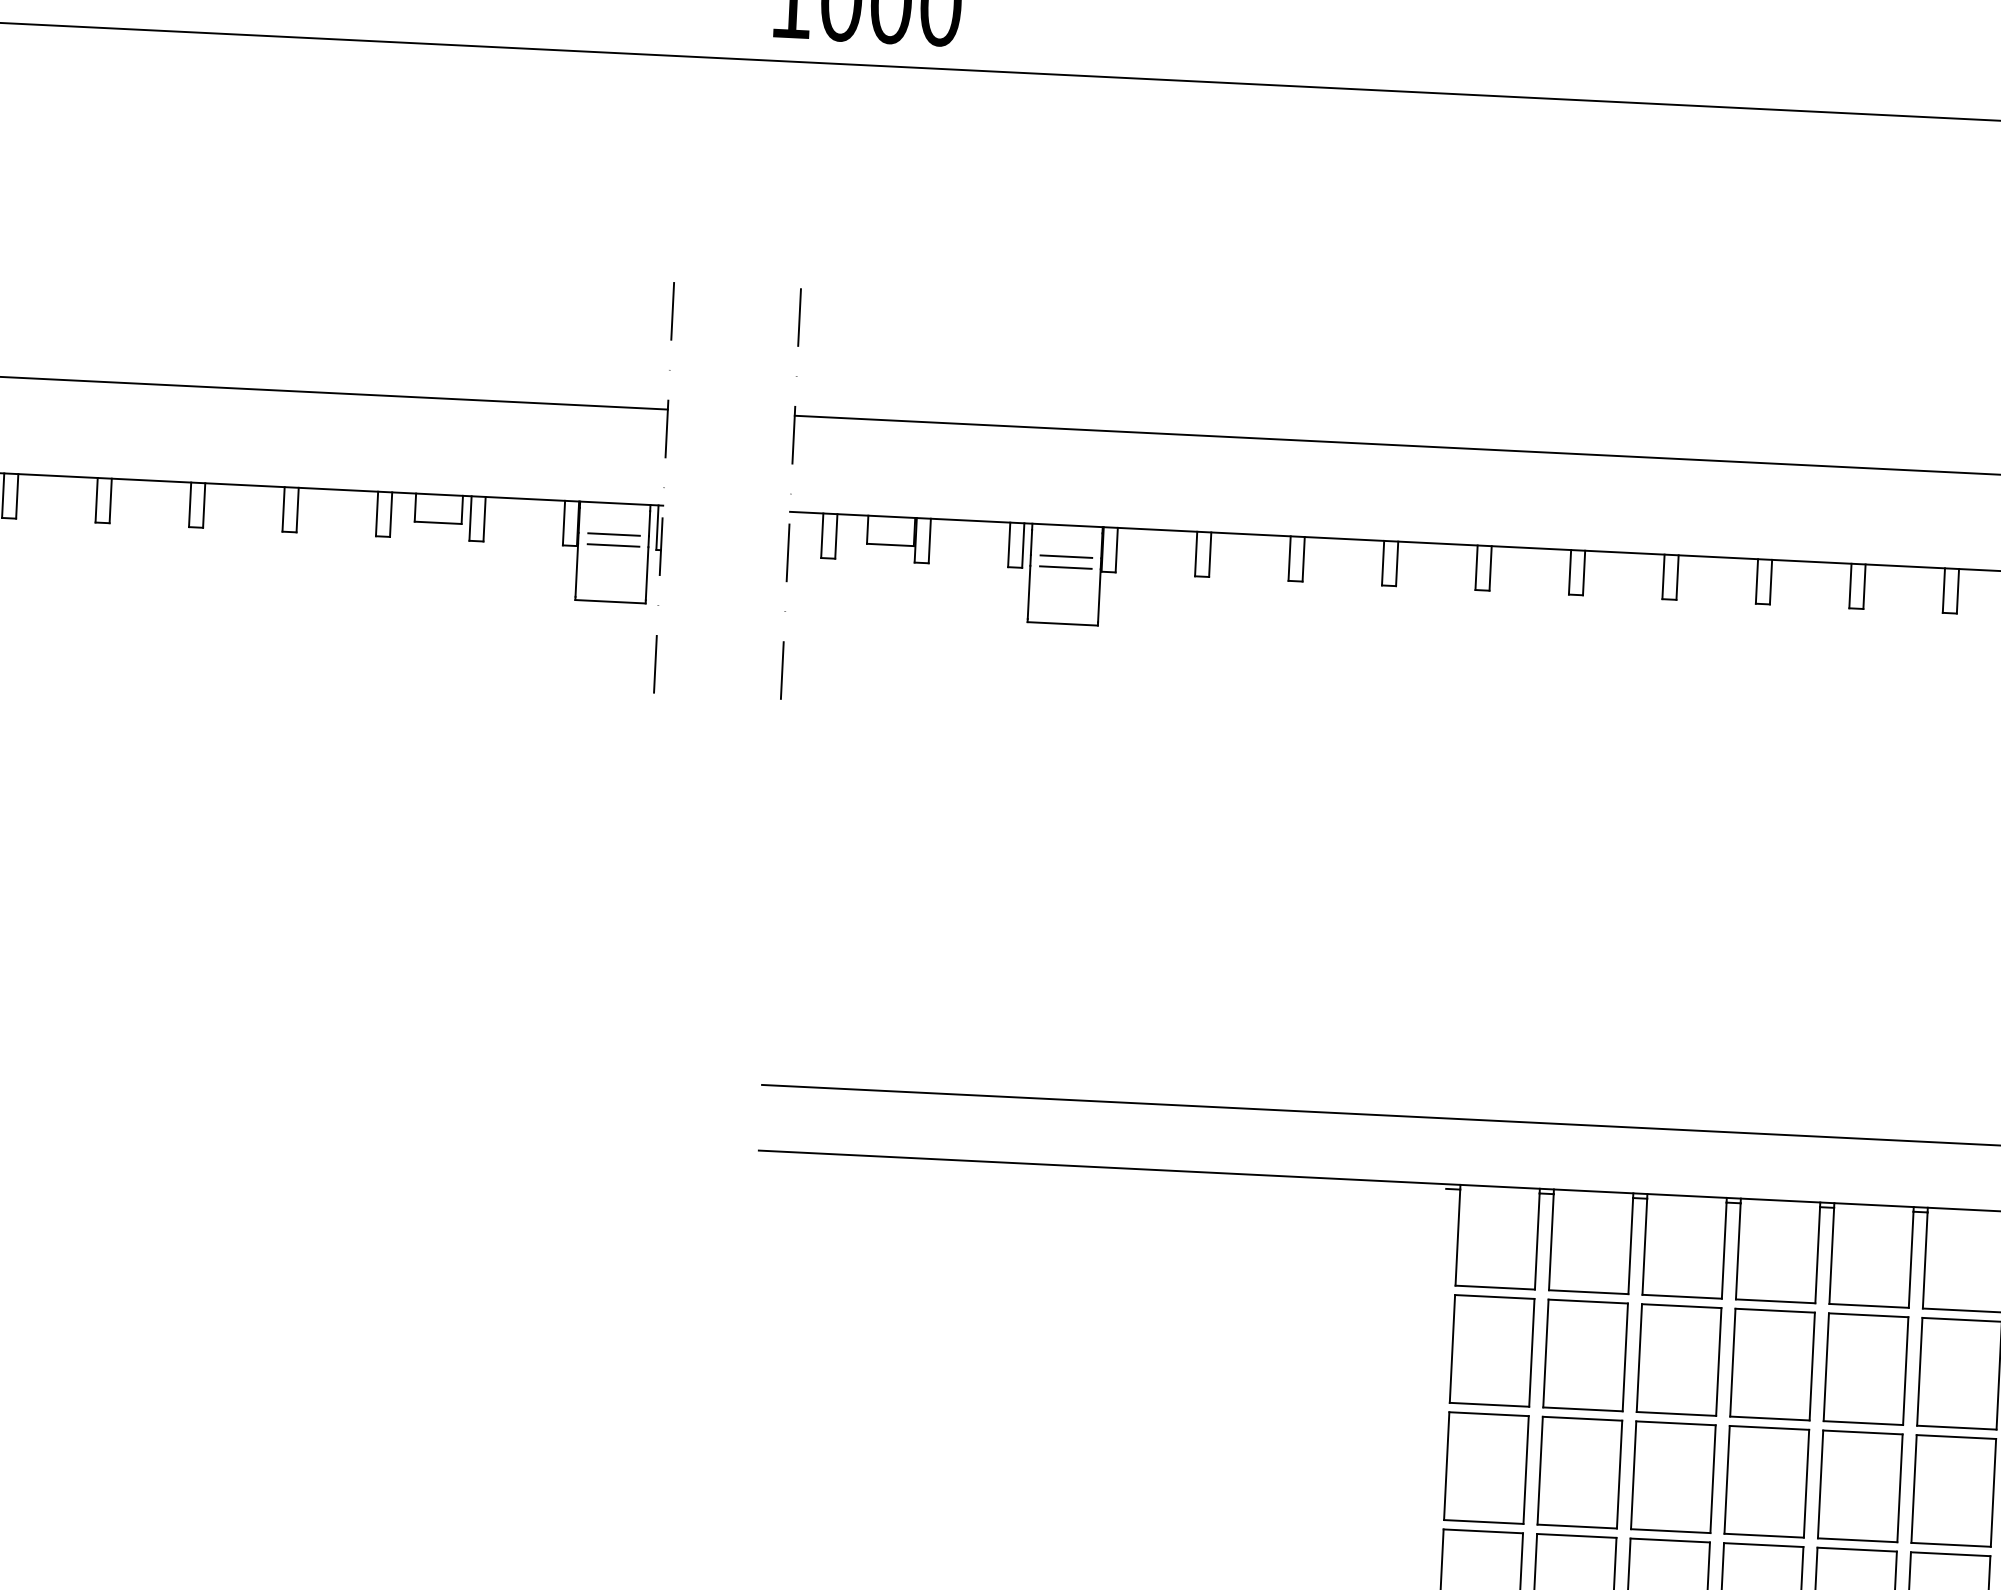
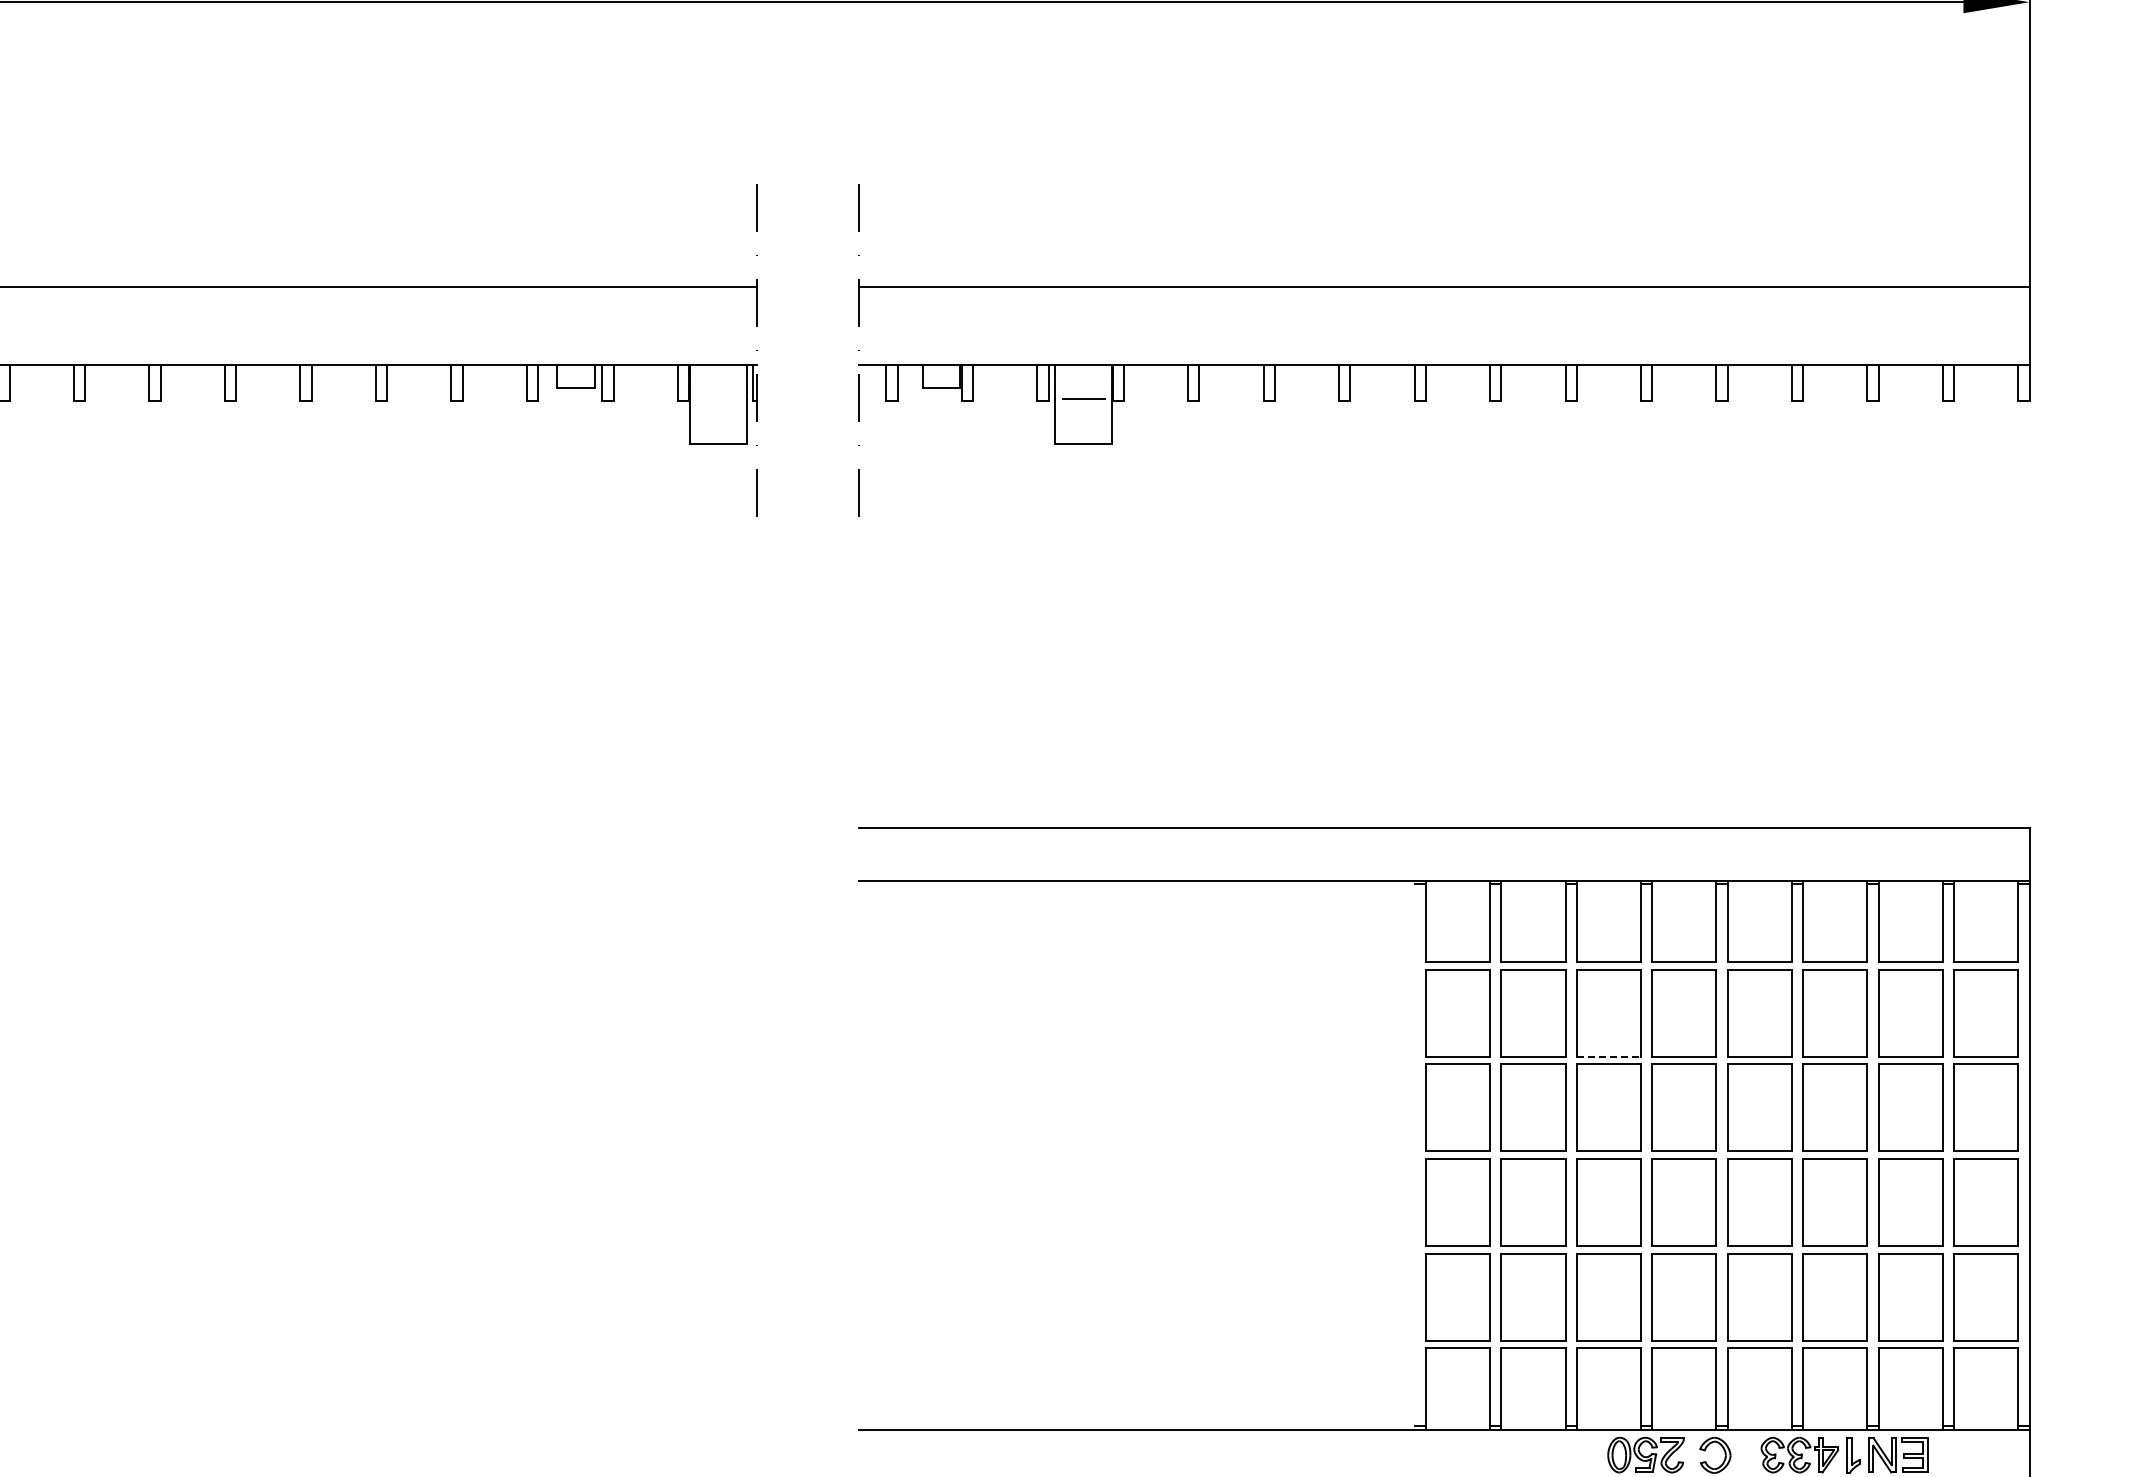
line: (614, 535) -> (718, 390), removed
line: (613, 544) -> (718, 398), removed
line: (1066, 557) -> (1083, 390), removed
line: (1677, 1413) -> (1609, 1056), solid -> dashed

